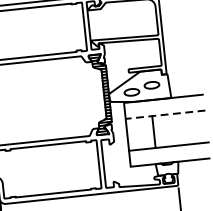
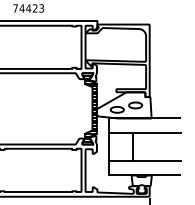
line: (165, 114) -> (144, 132), dashed -> solid

